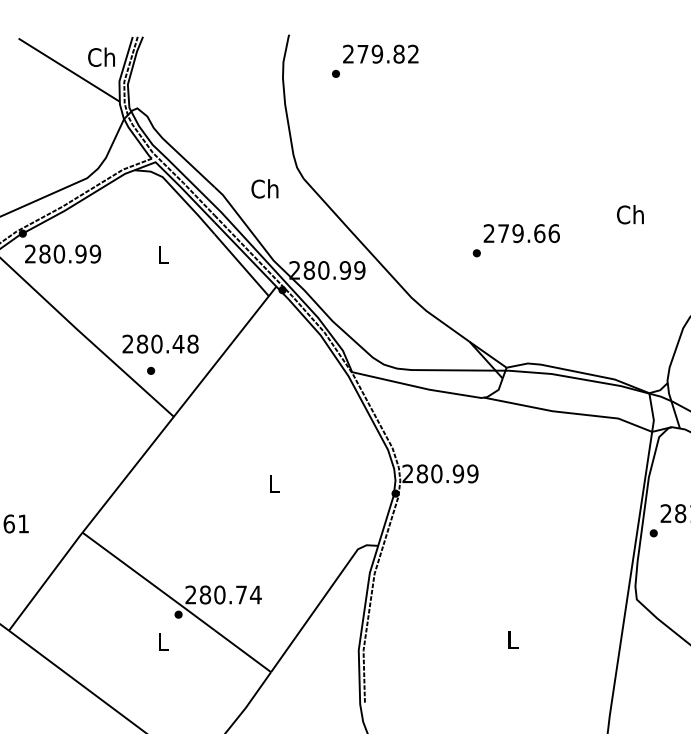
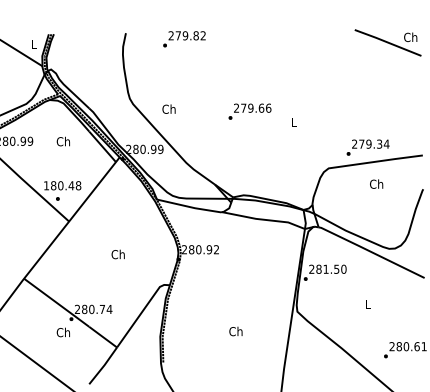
text: (101, 57) -> (33, 44), Ch -> L
text: (375, 61) -> (184, 39), moved
text: (263, 187) -> (168, 108), moved
text: (628, 213) -> (293, 121), Ch -> L
text: (515, 240) -> (249, 111), moved
text: (160, 254) -> (62, 141), L -> Ch
text: (125, 343) -> (45, 185), 280.48 -> 180.48
text: (472, 473) -> (216, 249), 280.99 -> 280.92
text: (271, 483) -> (117, 254), L -> Ch
text: (511, 639) -> (235, 331), L -> Ch
text: (160, 641) -> (62, 332), L -> Ch

